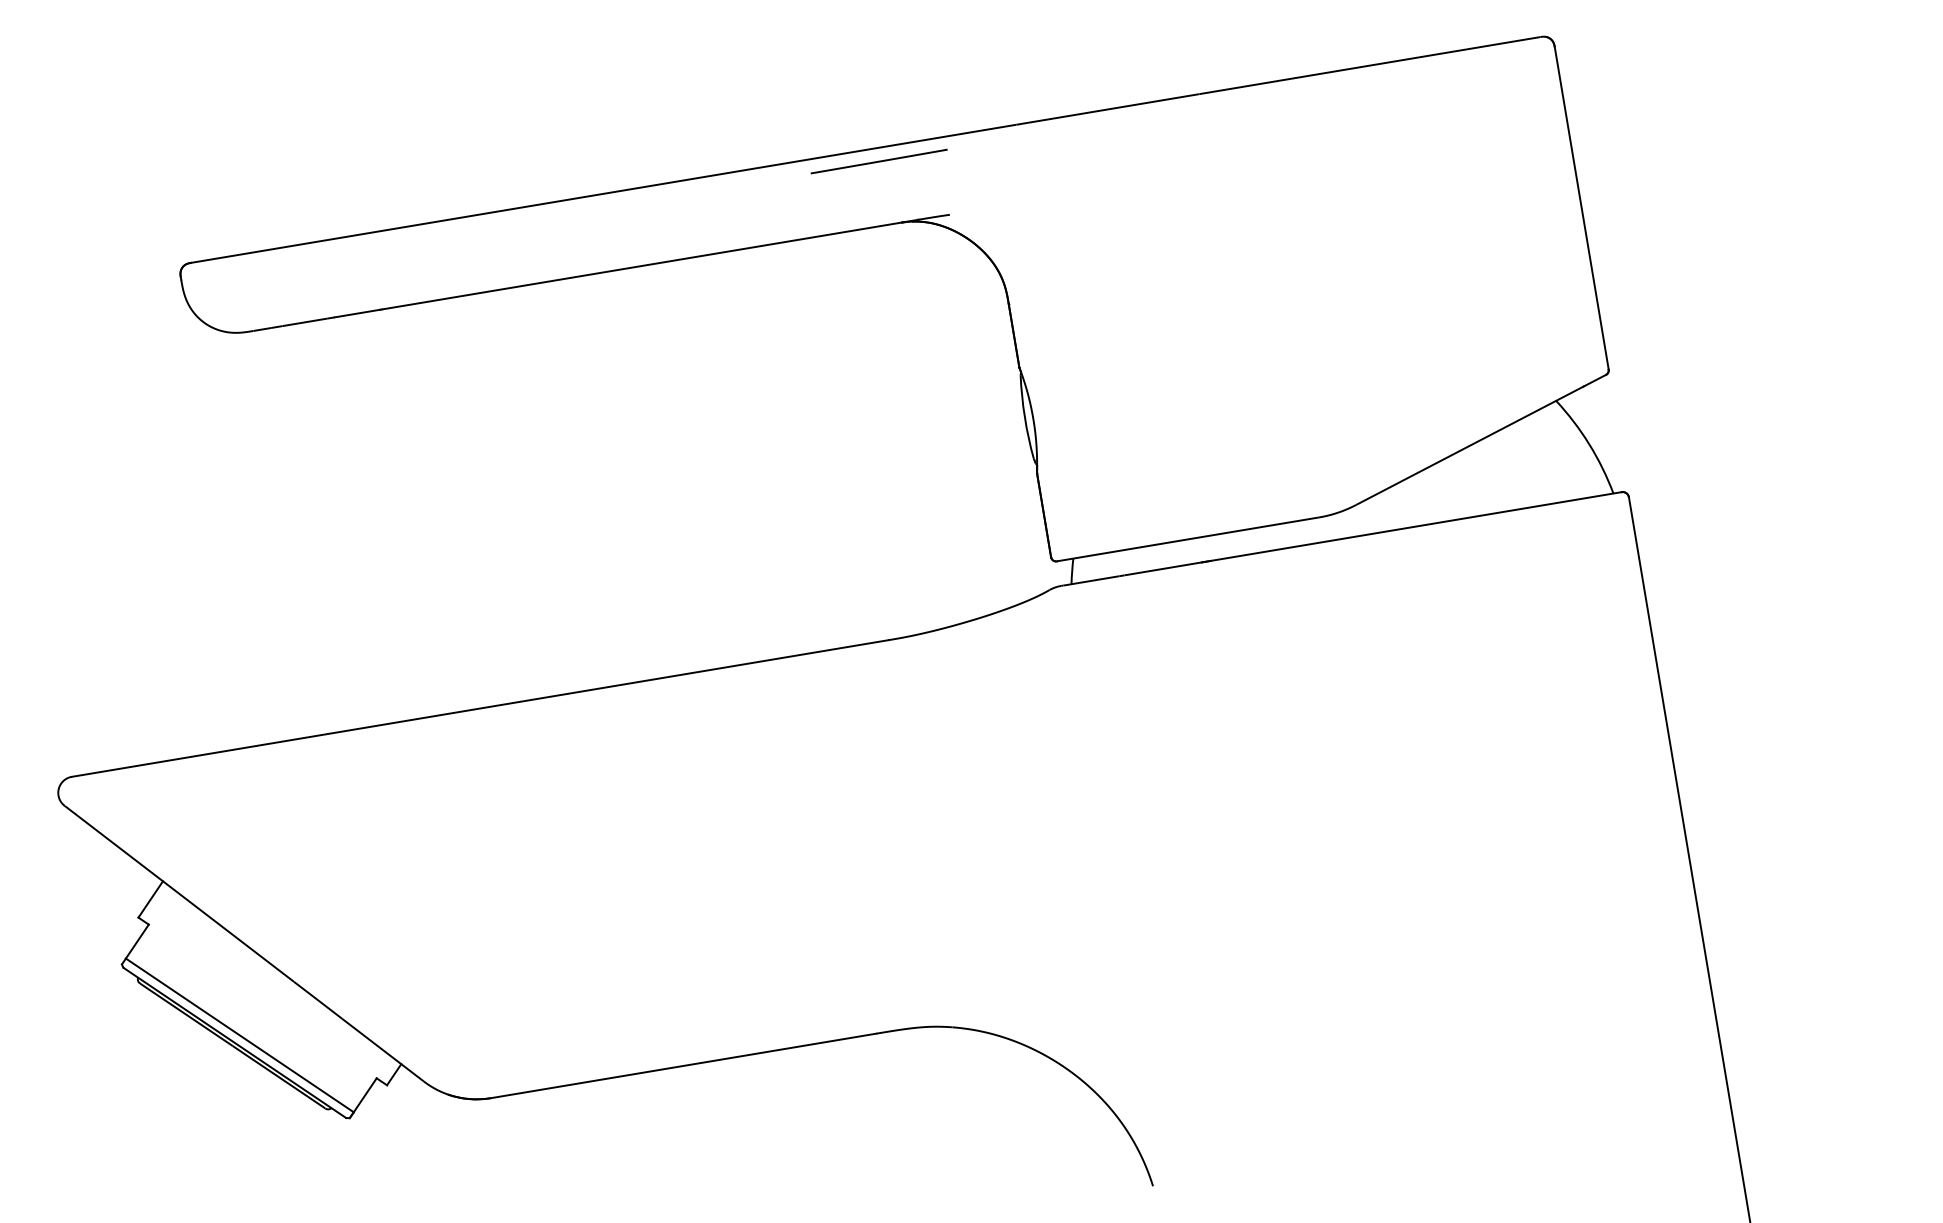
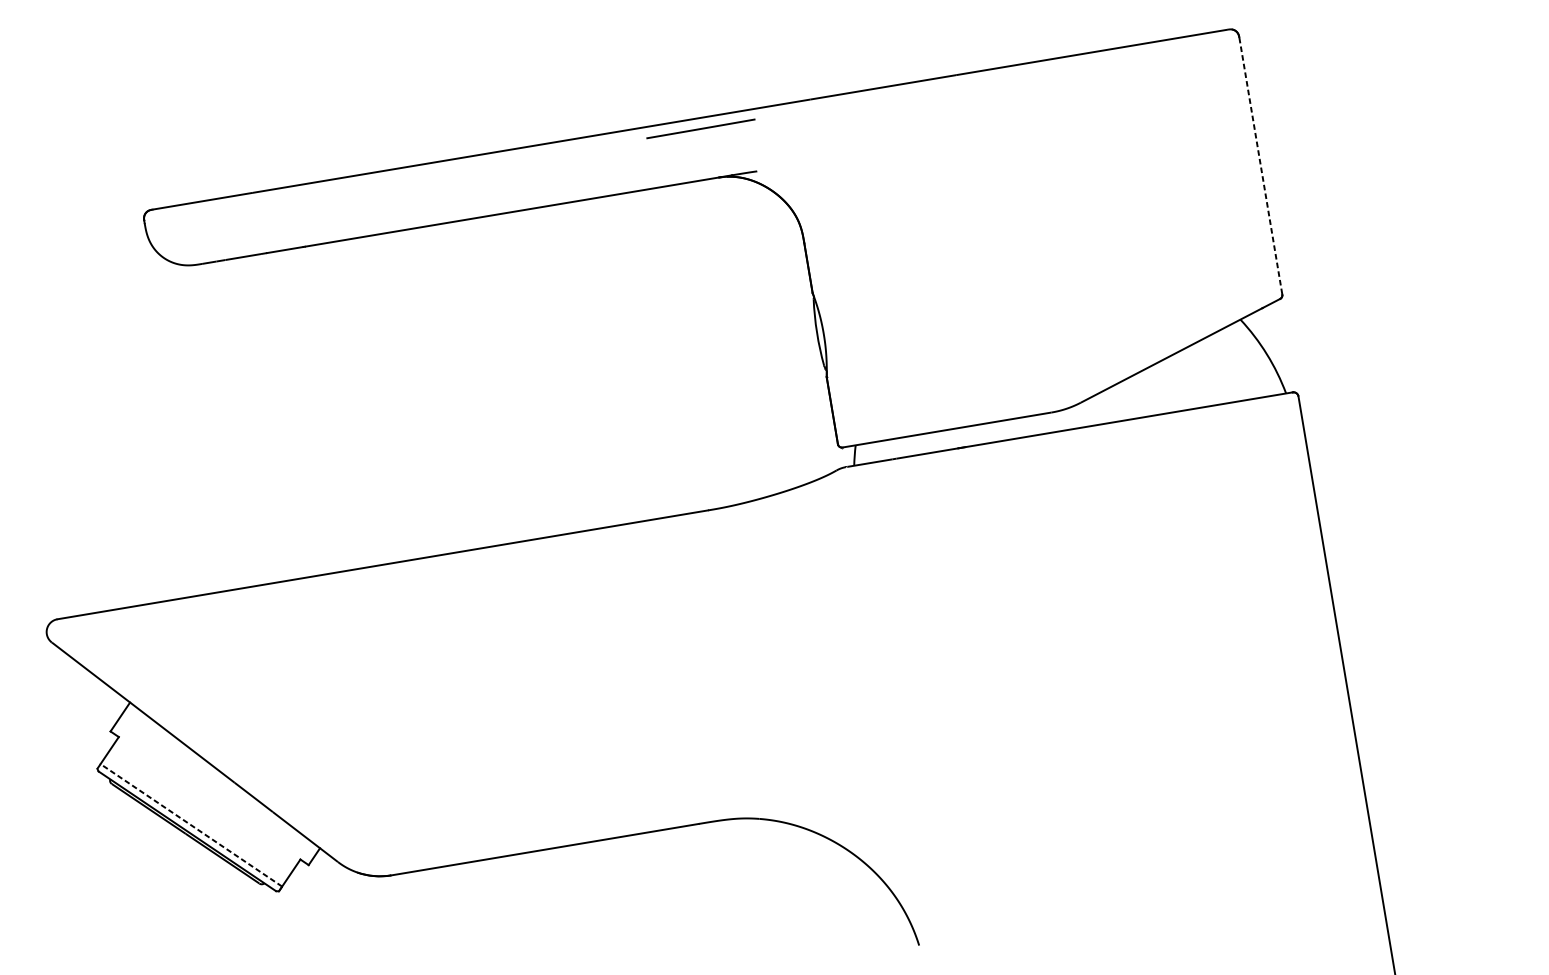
line: (1581, 208) -> (1260, 166), solid -> dashed
line: (239, 1035) -> (191, 825), solid -> dashed

